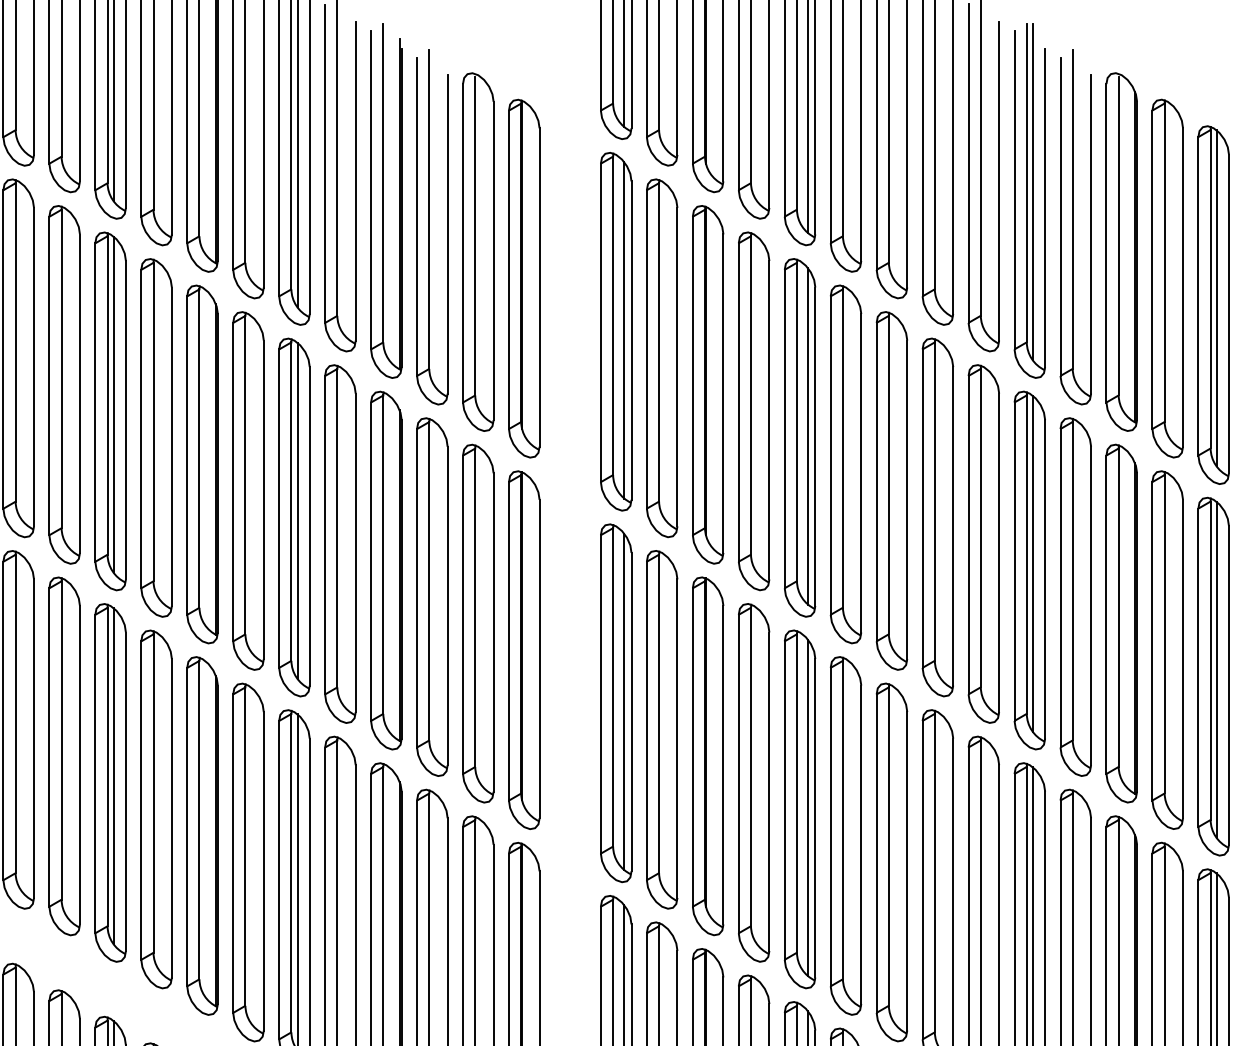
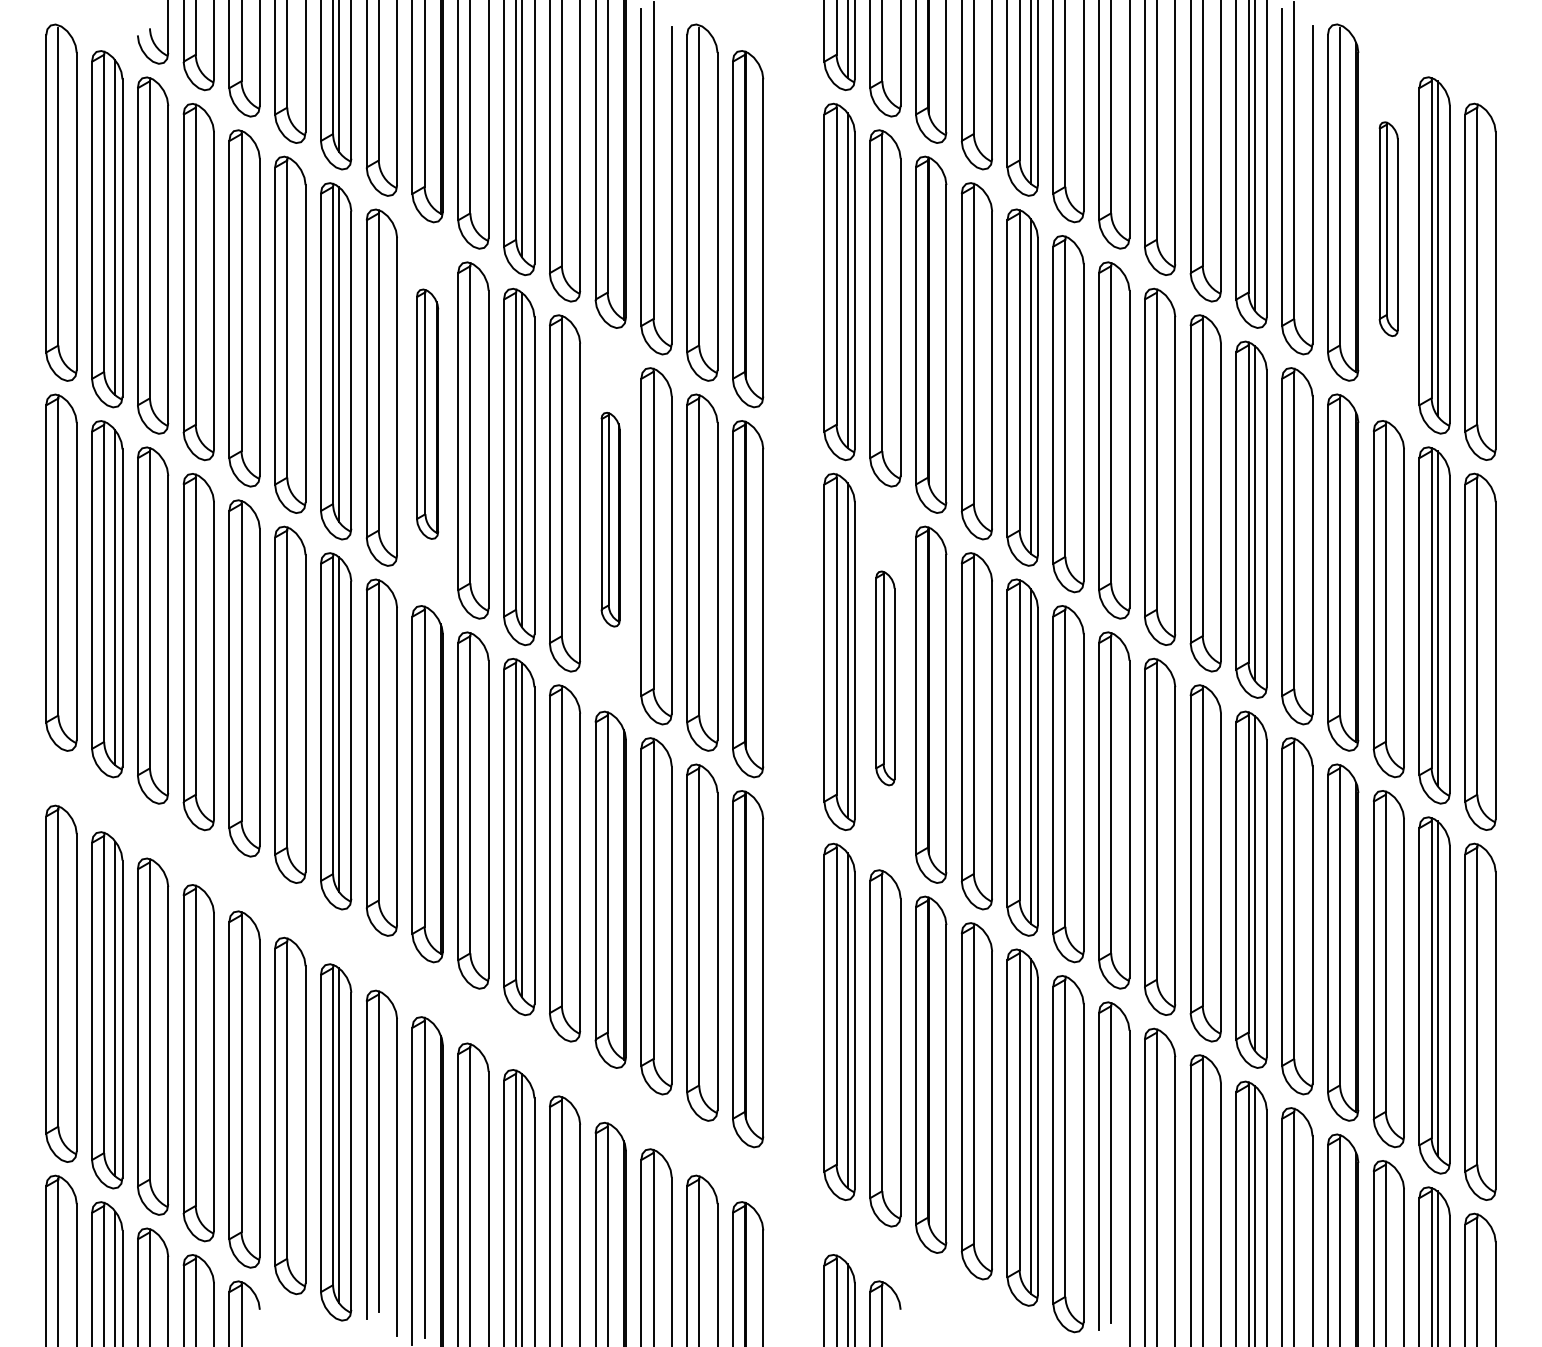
part: (1167, 279) -> (1388, 229), size x0.6
part: (202, 464) -> (427, 414), size x0.7
part: (386, 570) -> (610, 519), size x0.6
part: (662, 729) -> (885, 678), size x0.6

